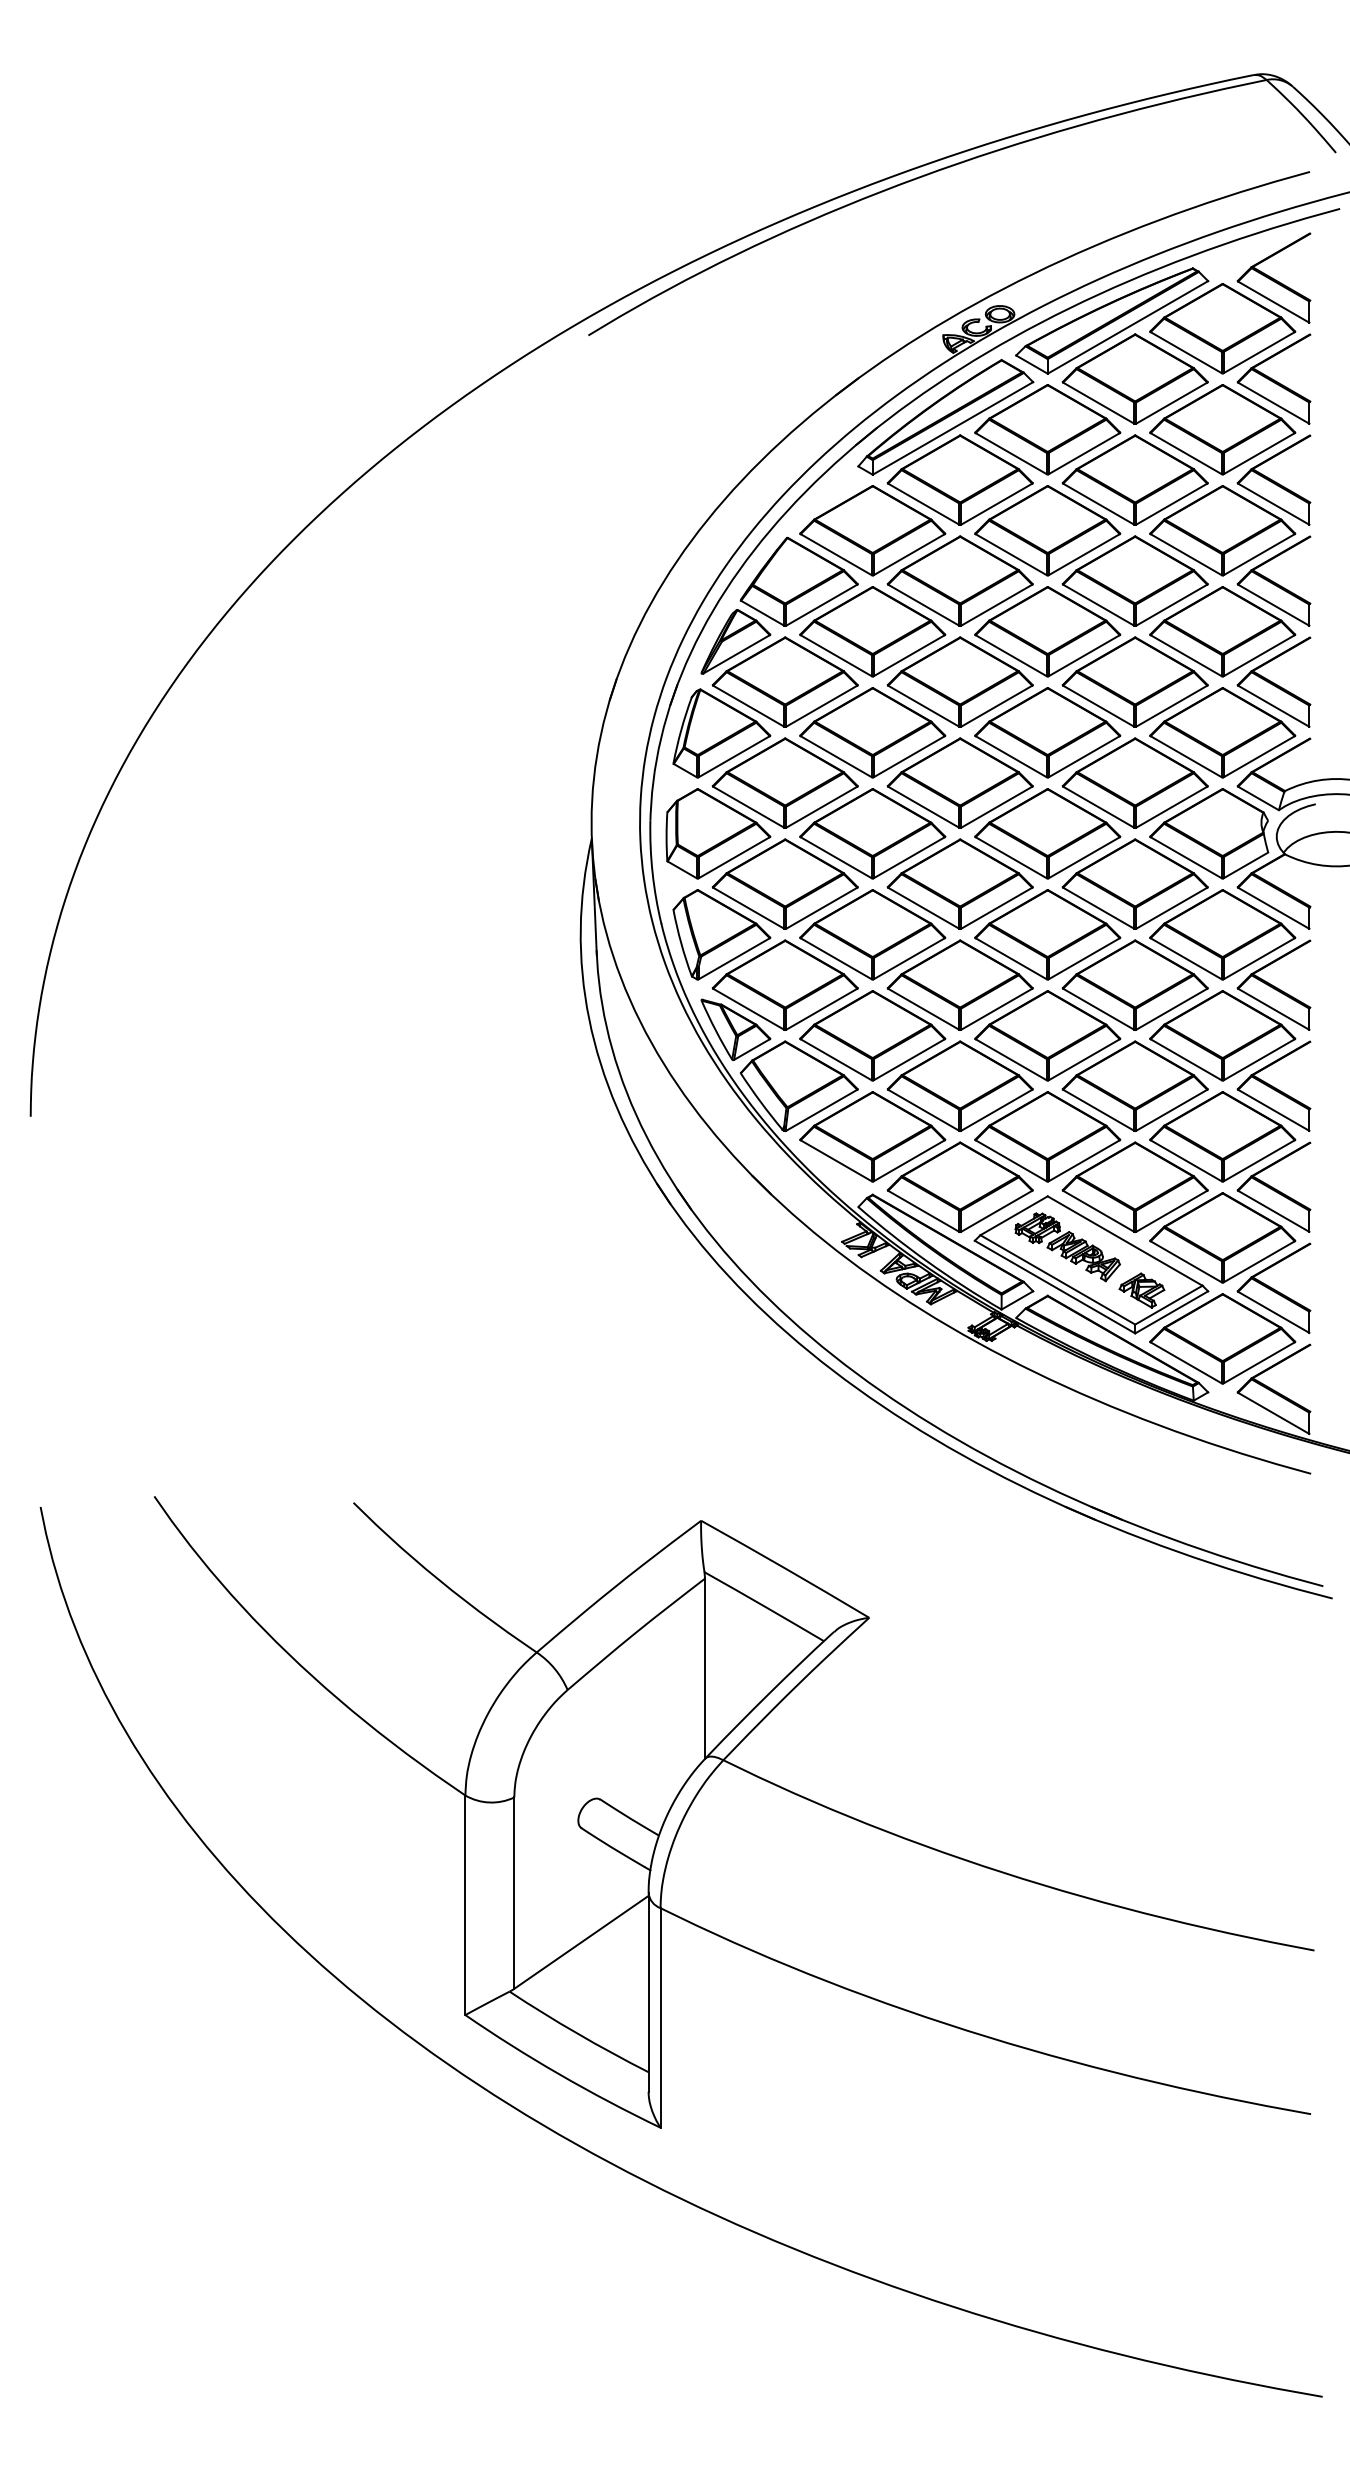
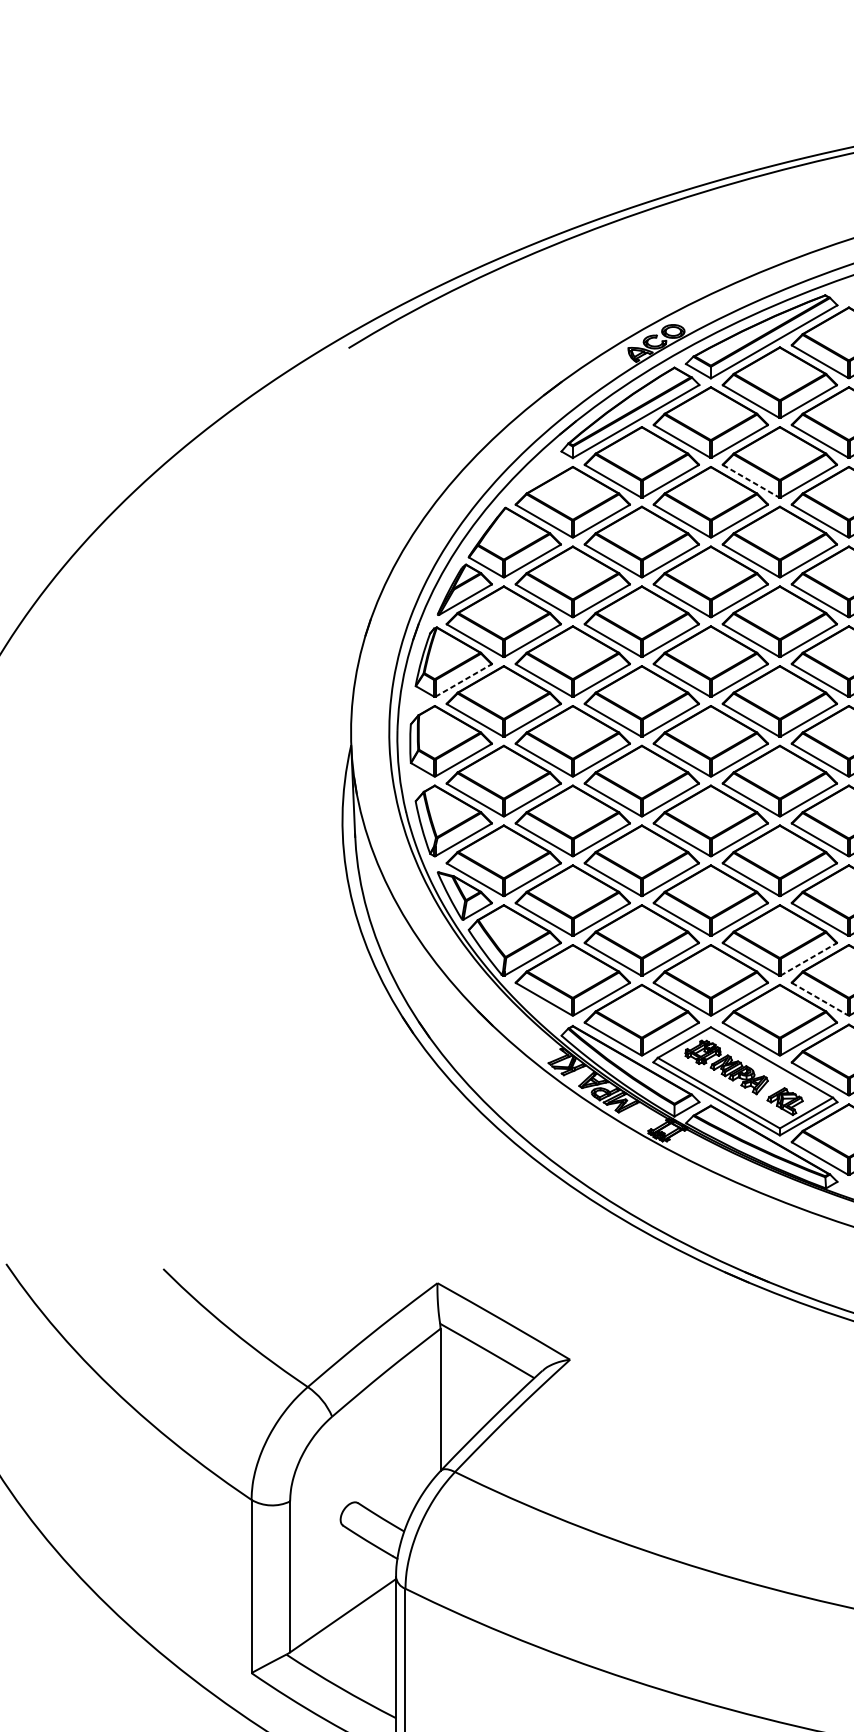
line: (1099, 504) -> (751, 481), solid -> dashed
line: (734, 756) -> (463, 680), solid -> dashed
line: (1172, 1110) -> (809, 959), solid -> dashed
line: (1186, 1161) -> (820, 999), solid -> dashed

